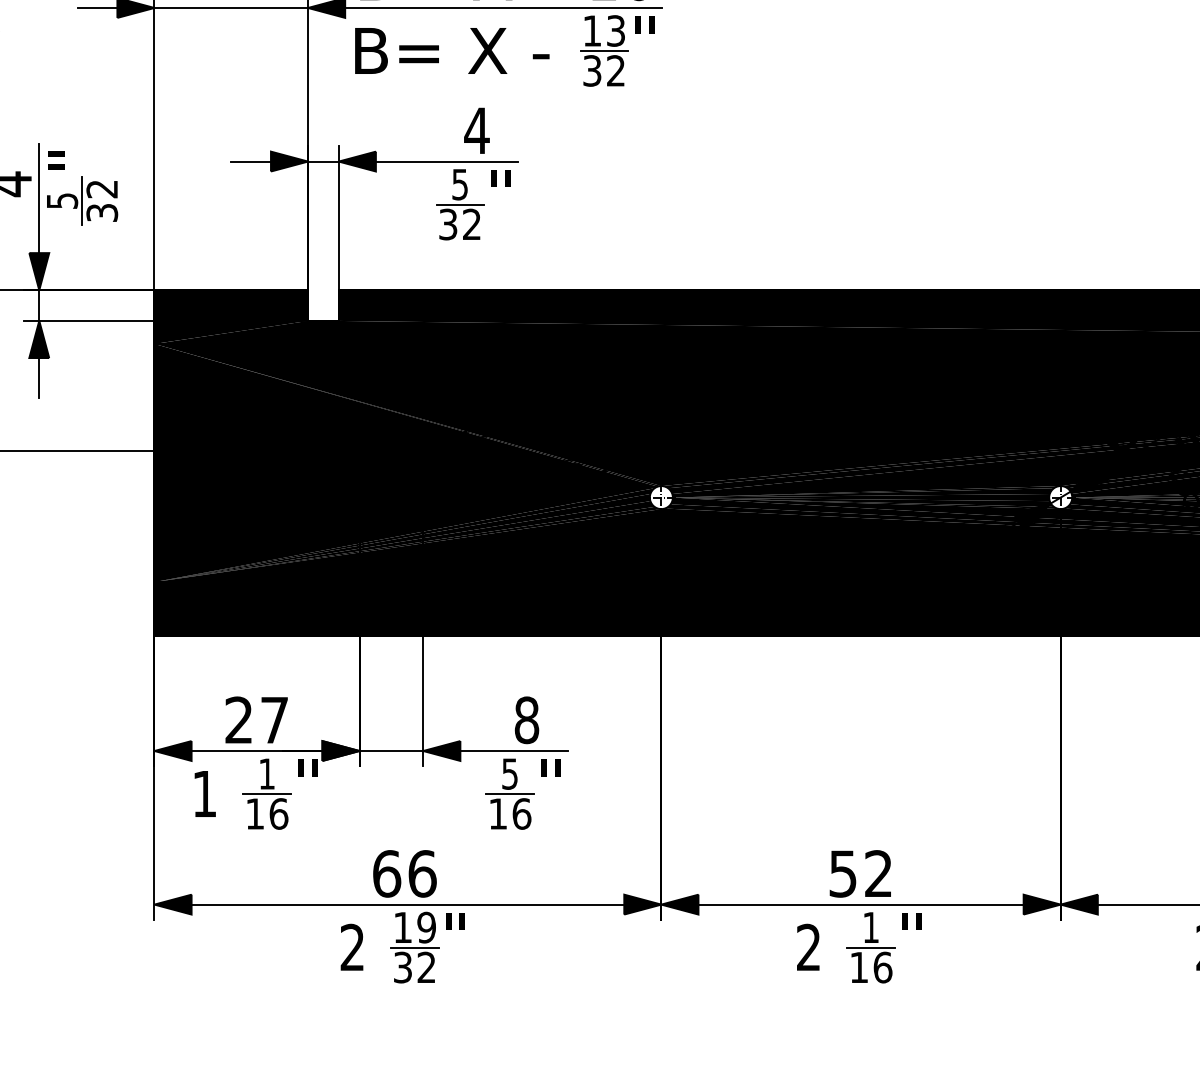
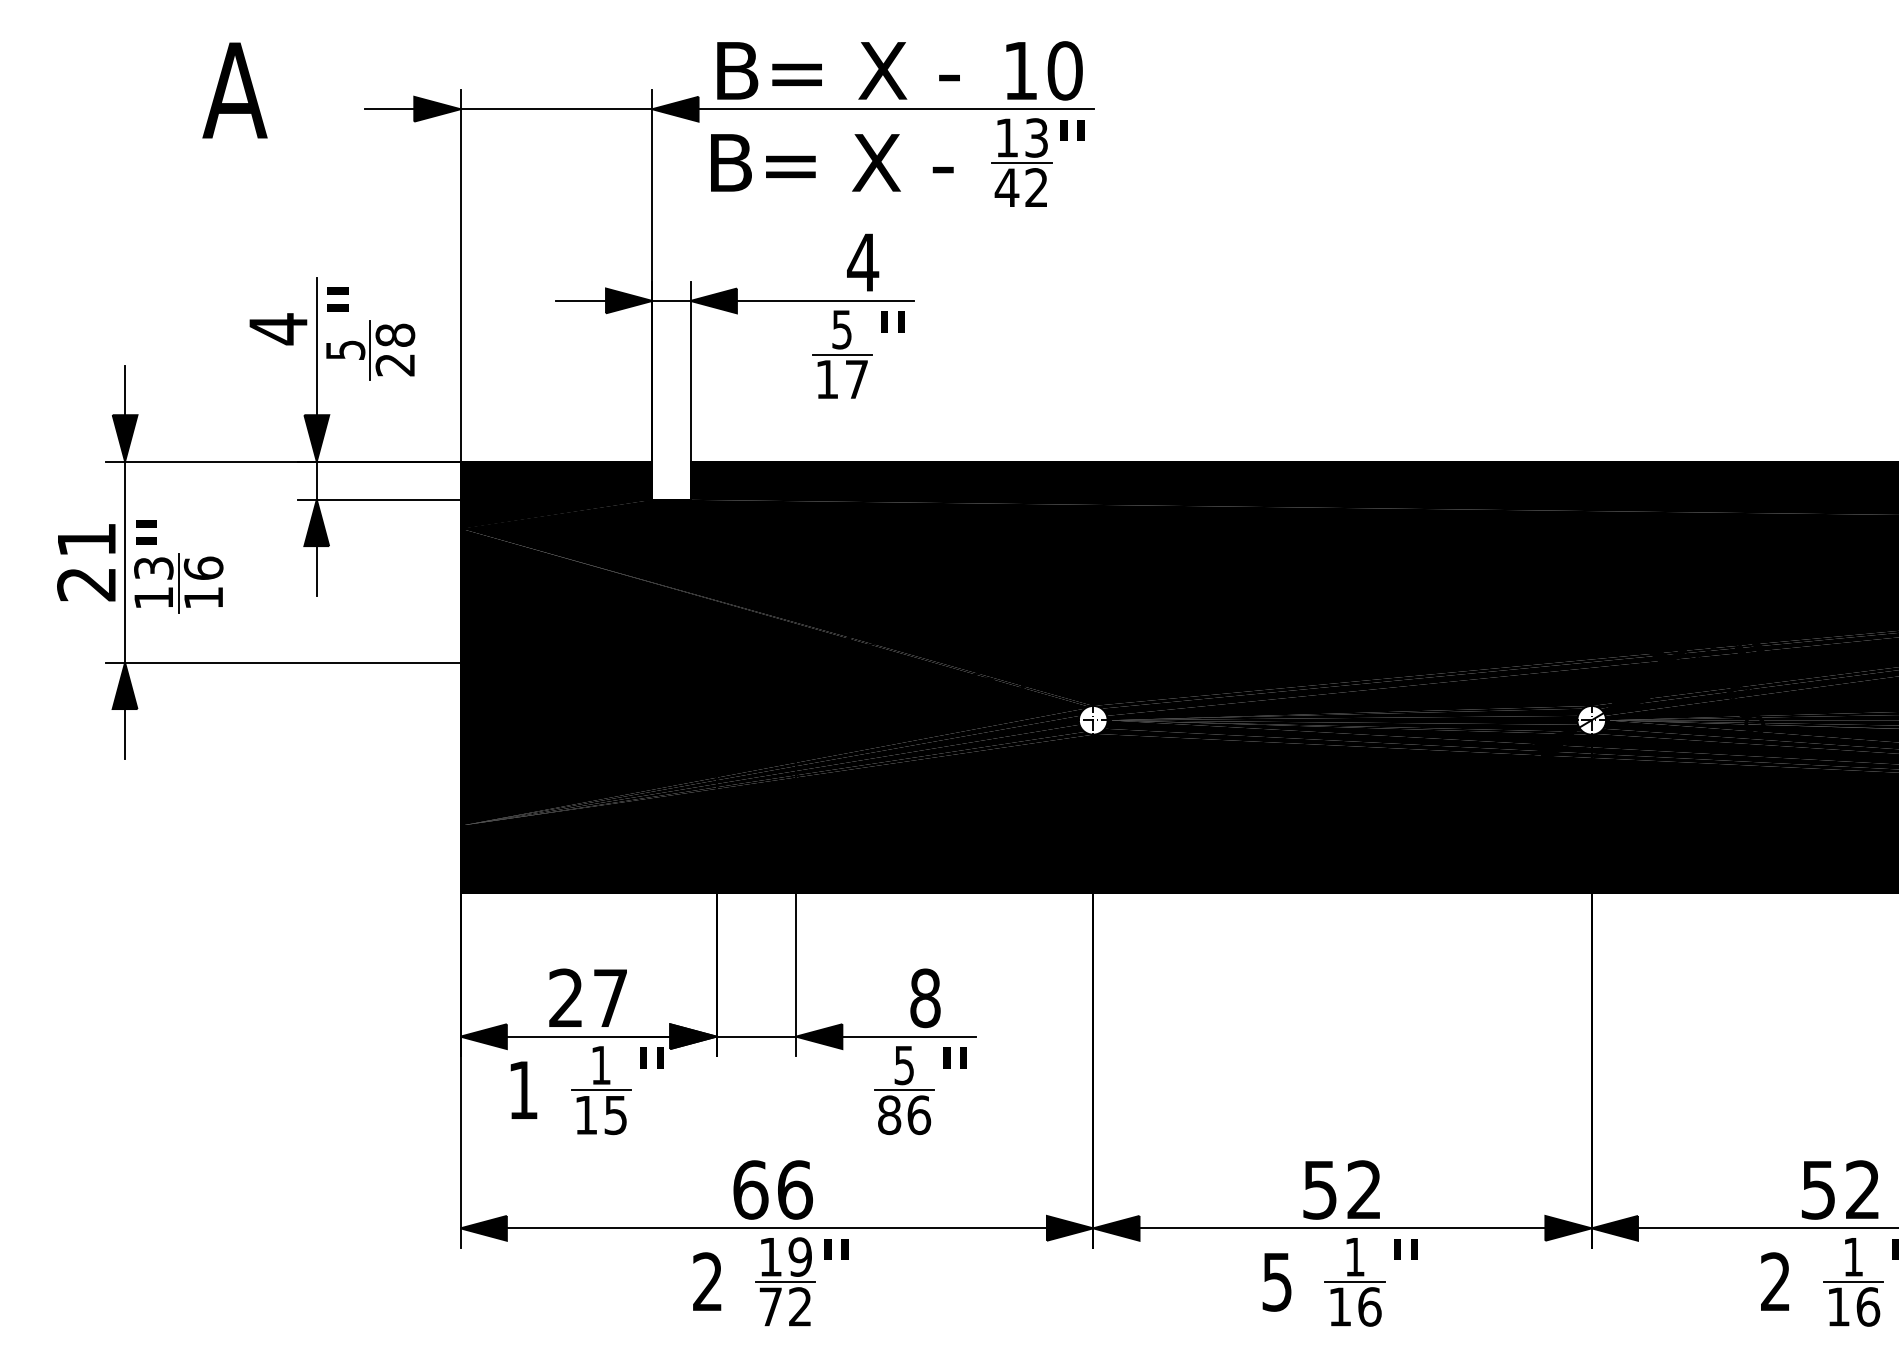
text: (591, 70) -> (1006, 187), 32 -> 42
text: (102, 200) -> (395, 349), 32 -> 28
text: (459, 224) -> (841, 379), 32 -> 17
text: (278, 814) -> (615, 1115), 16 -> 15
text: (498, 814) -> (889, 1115), 16 -> 86
text: (808, 947) -> (1276, 1281), 2 -> 5
text: (402, 967) -> (770, 1306), 32 -> 72

